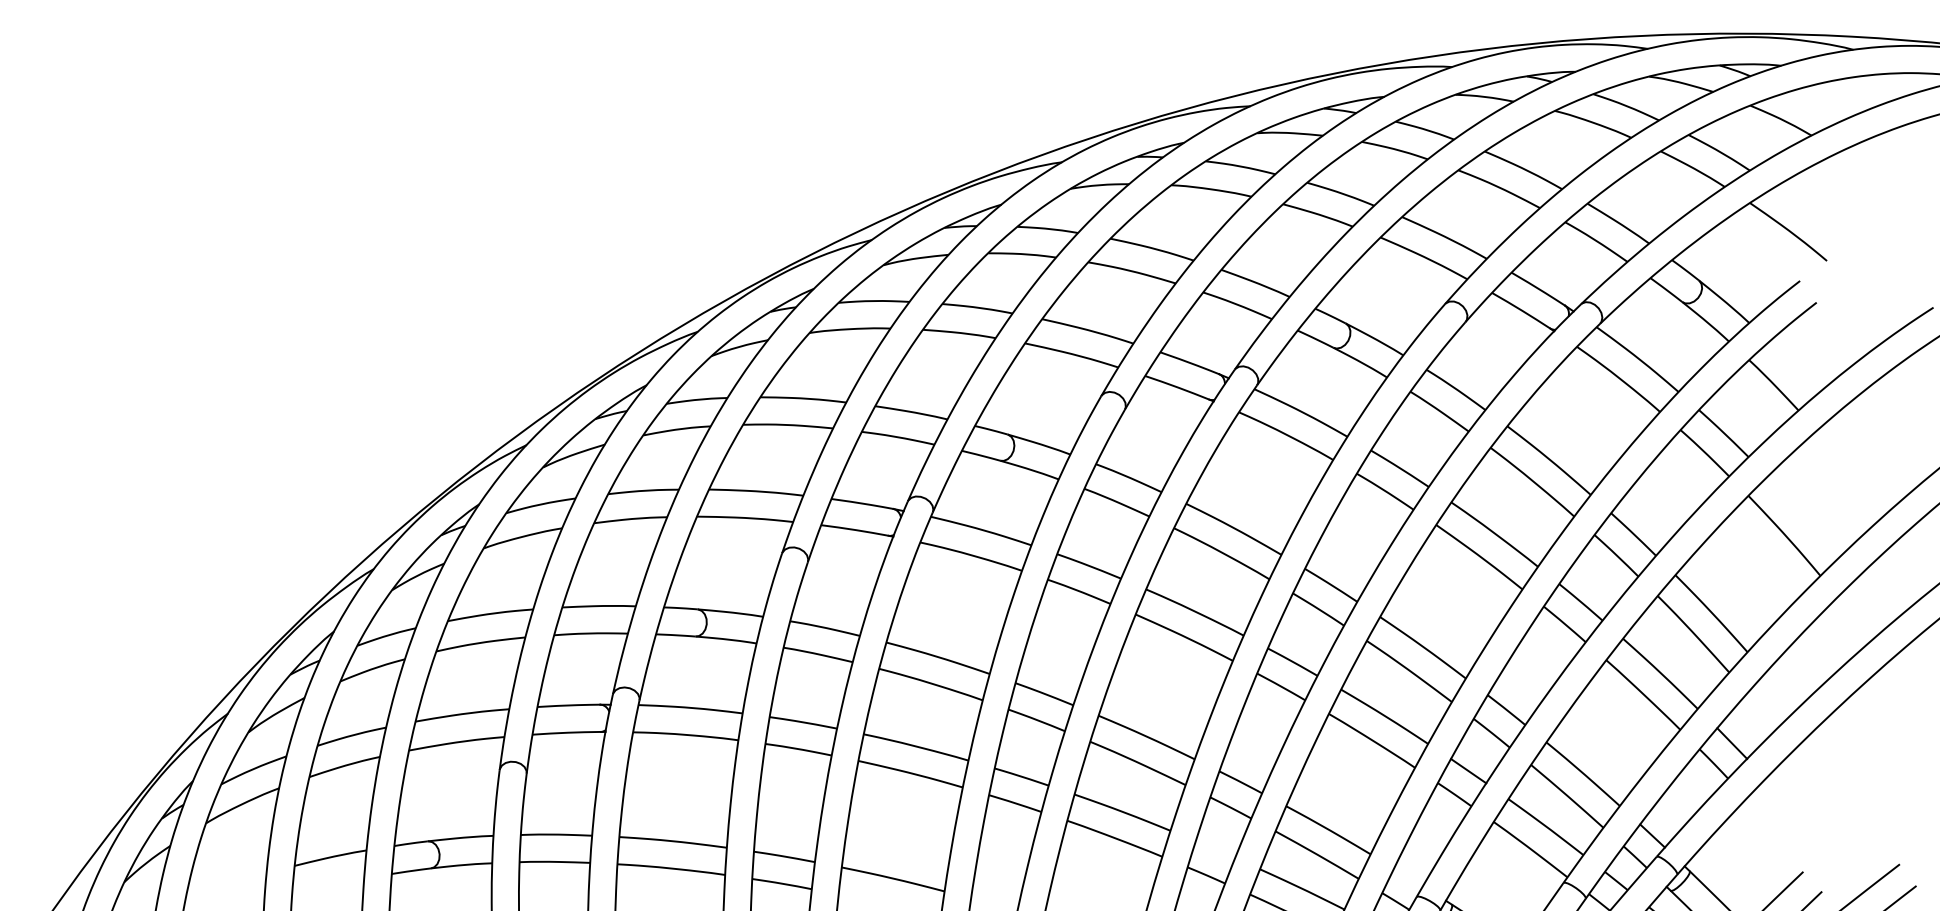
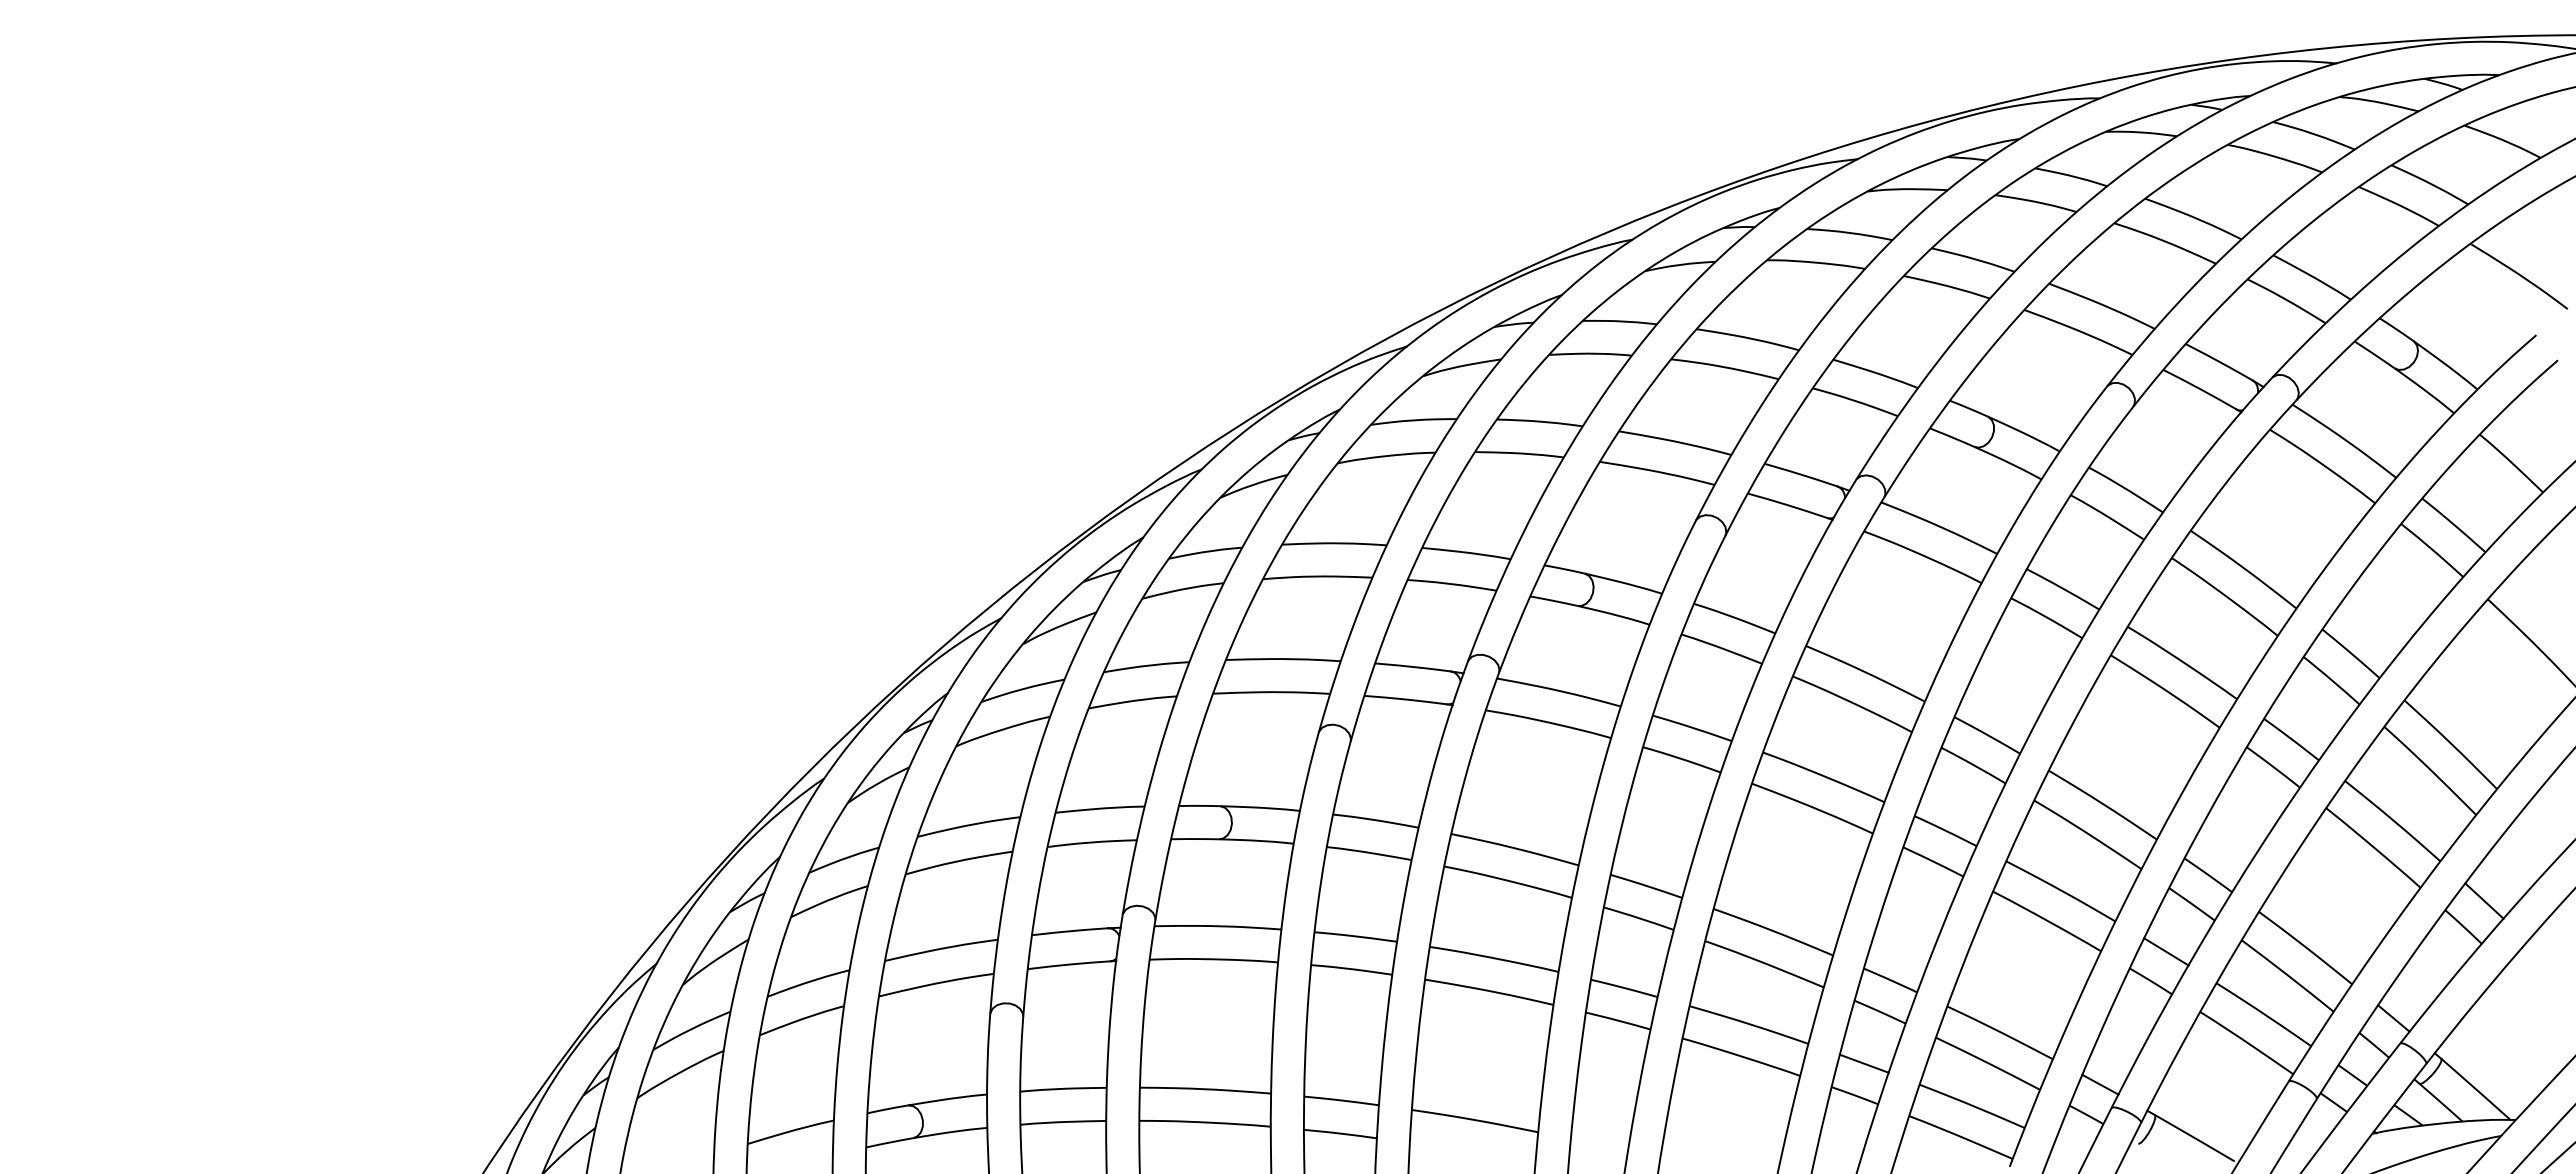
line: (1214, 849) -> (1863, 1063), added
line: (1408, 877) -> (2100, 1084), added

